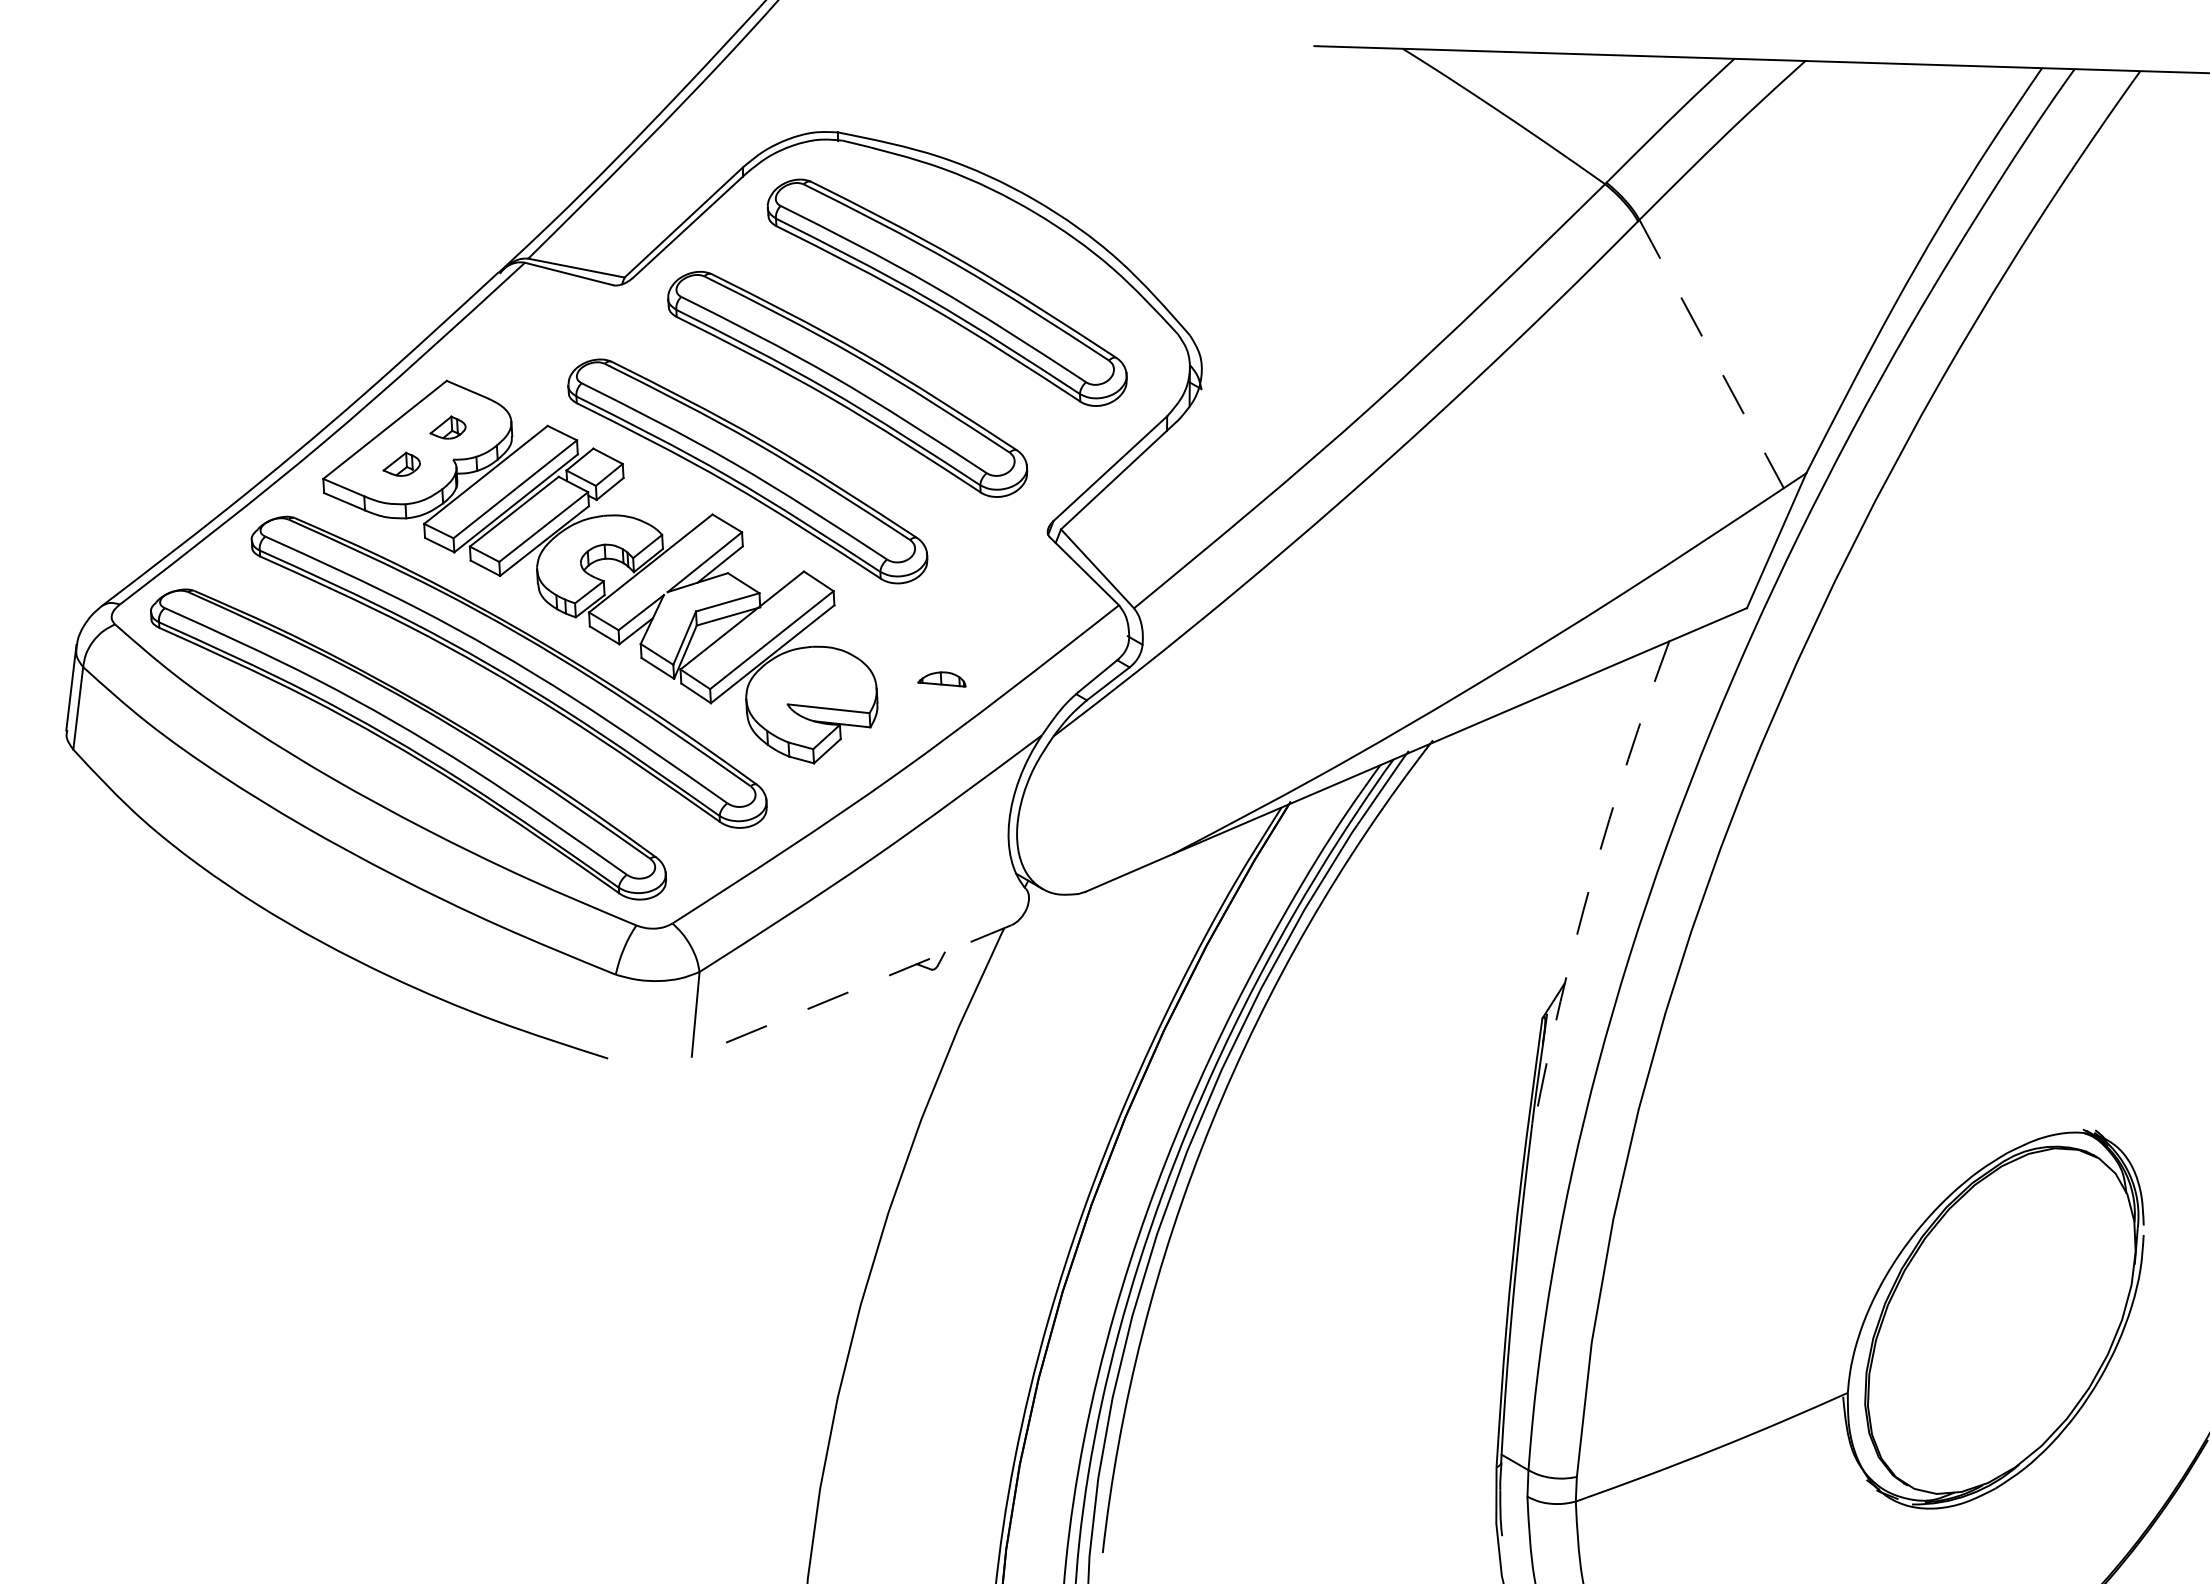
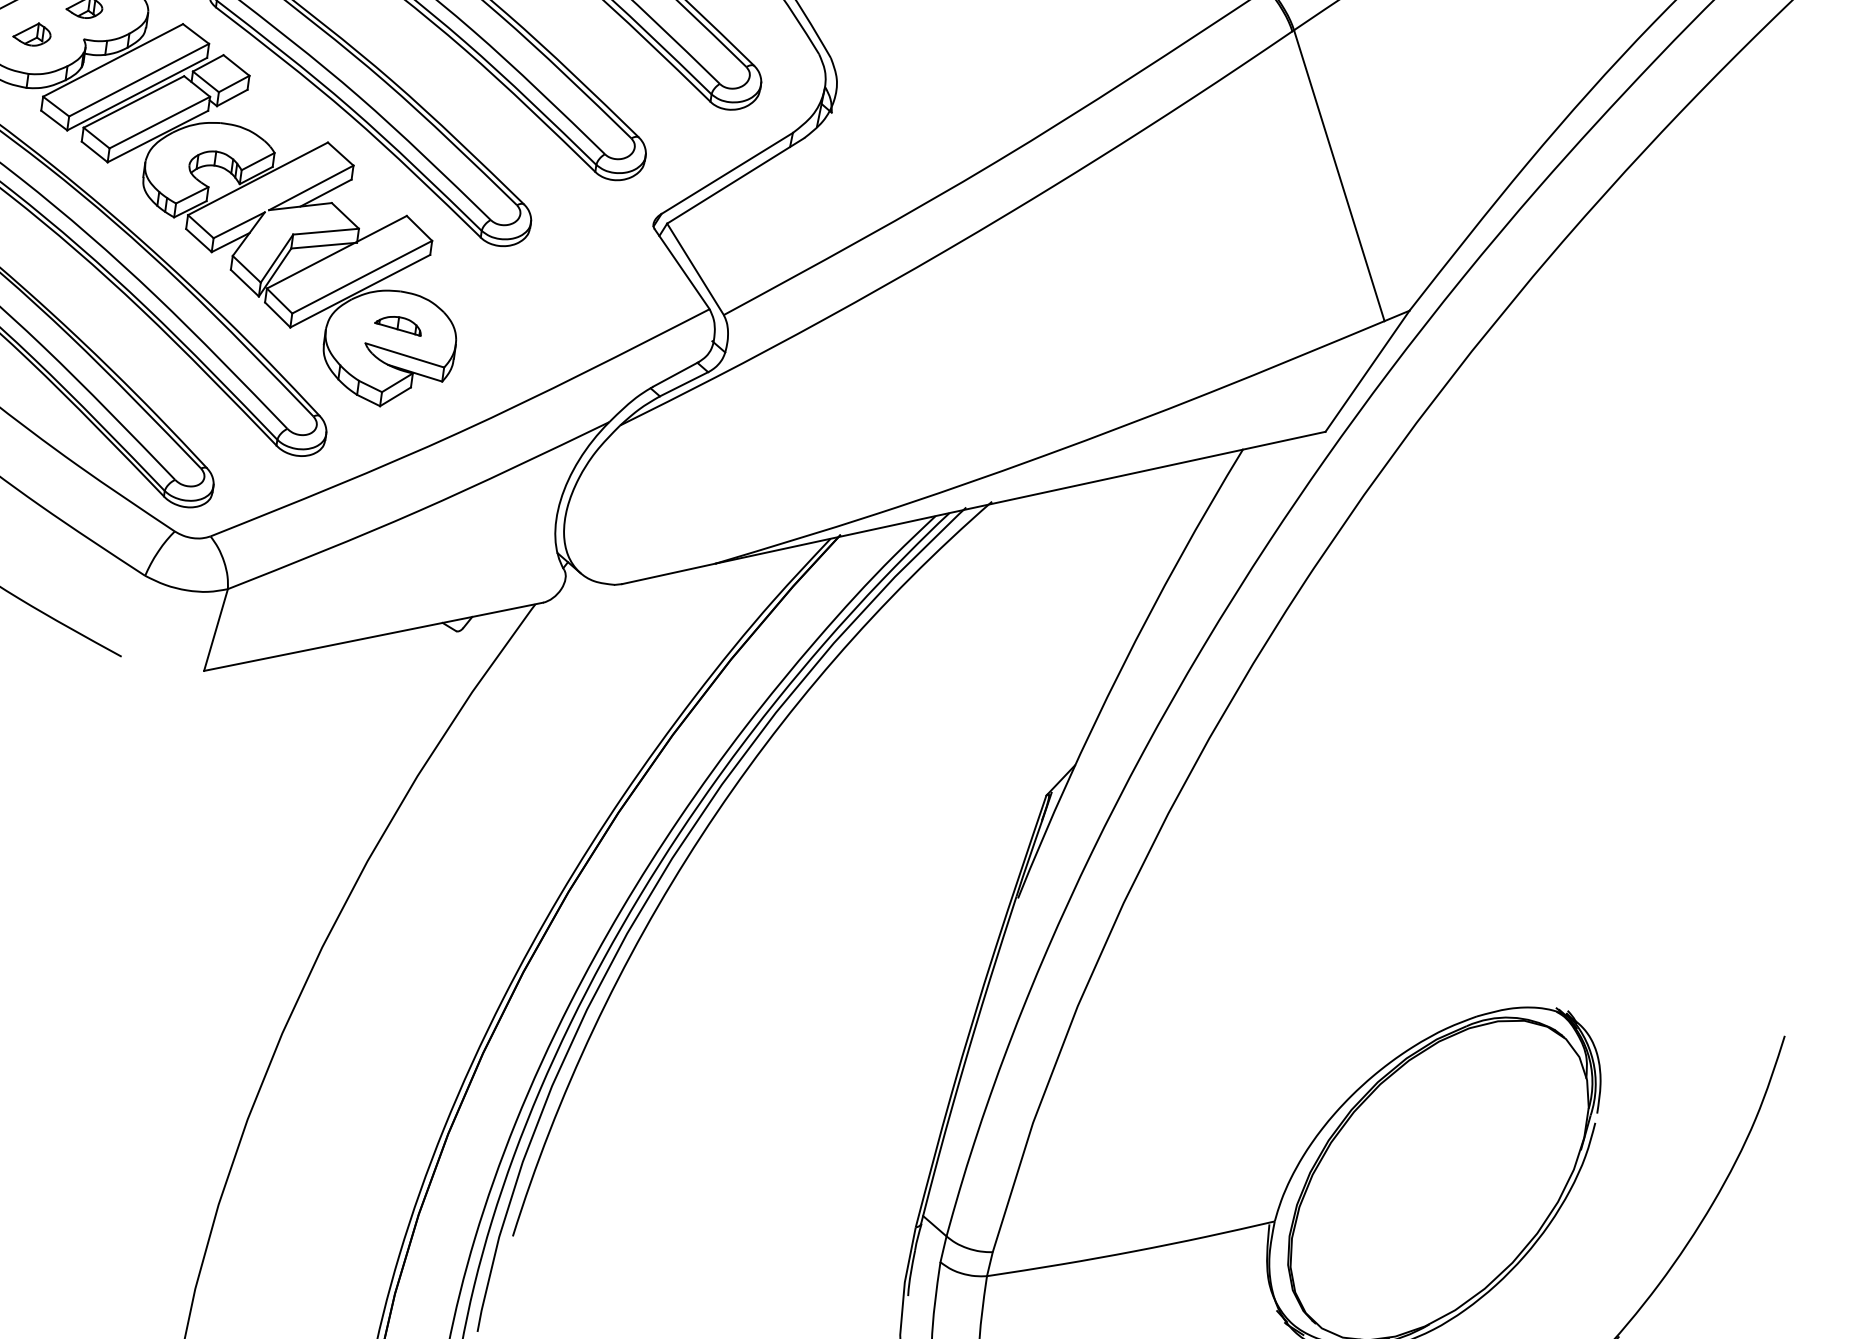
line: (1711, 354) -> (1339, 176), dashed -> solid
part: (941, 679) -> (398, 324), moved
arc: (1591, 879) -> (1121, 668), dashed -> solid
line: (851, 991) -> (373, 637), dashed -> solid

